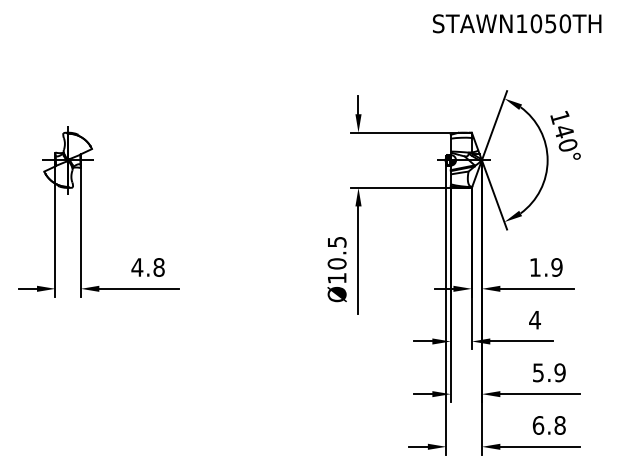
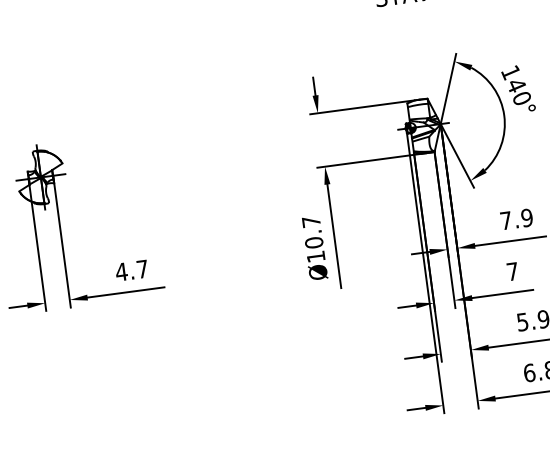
text: (337, 242) -> (311, 222), Ø10.5 -> Ø10.7
text: (158, 267) -> (142, 269), 4.8 -> 4.7
text: (535, 267) -> (506, 220), 1.9 -> 7.9
text: (534, 320) -> (512, 272), 4 -> 7

